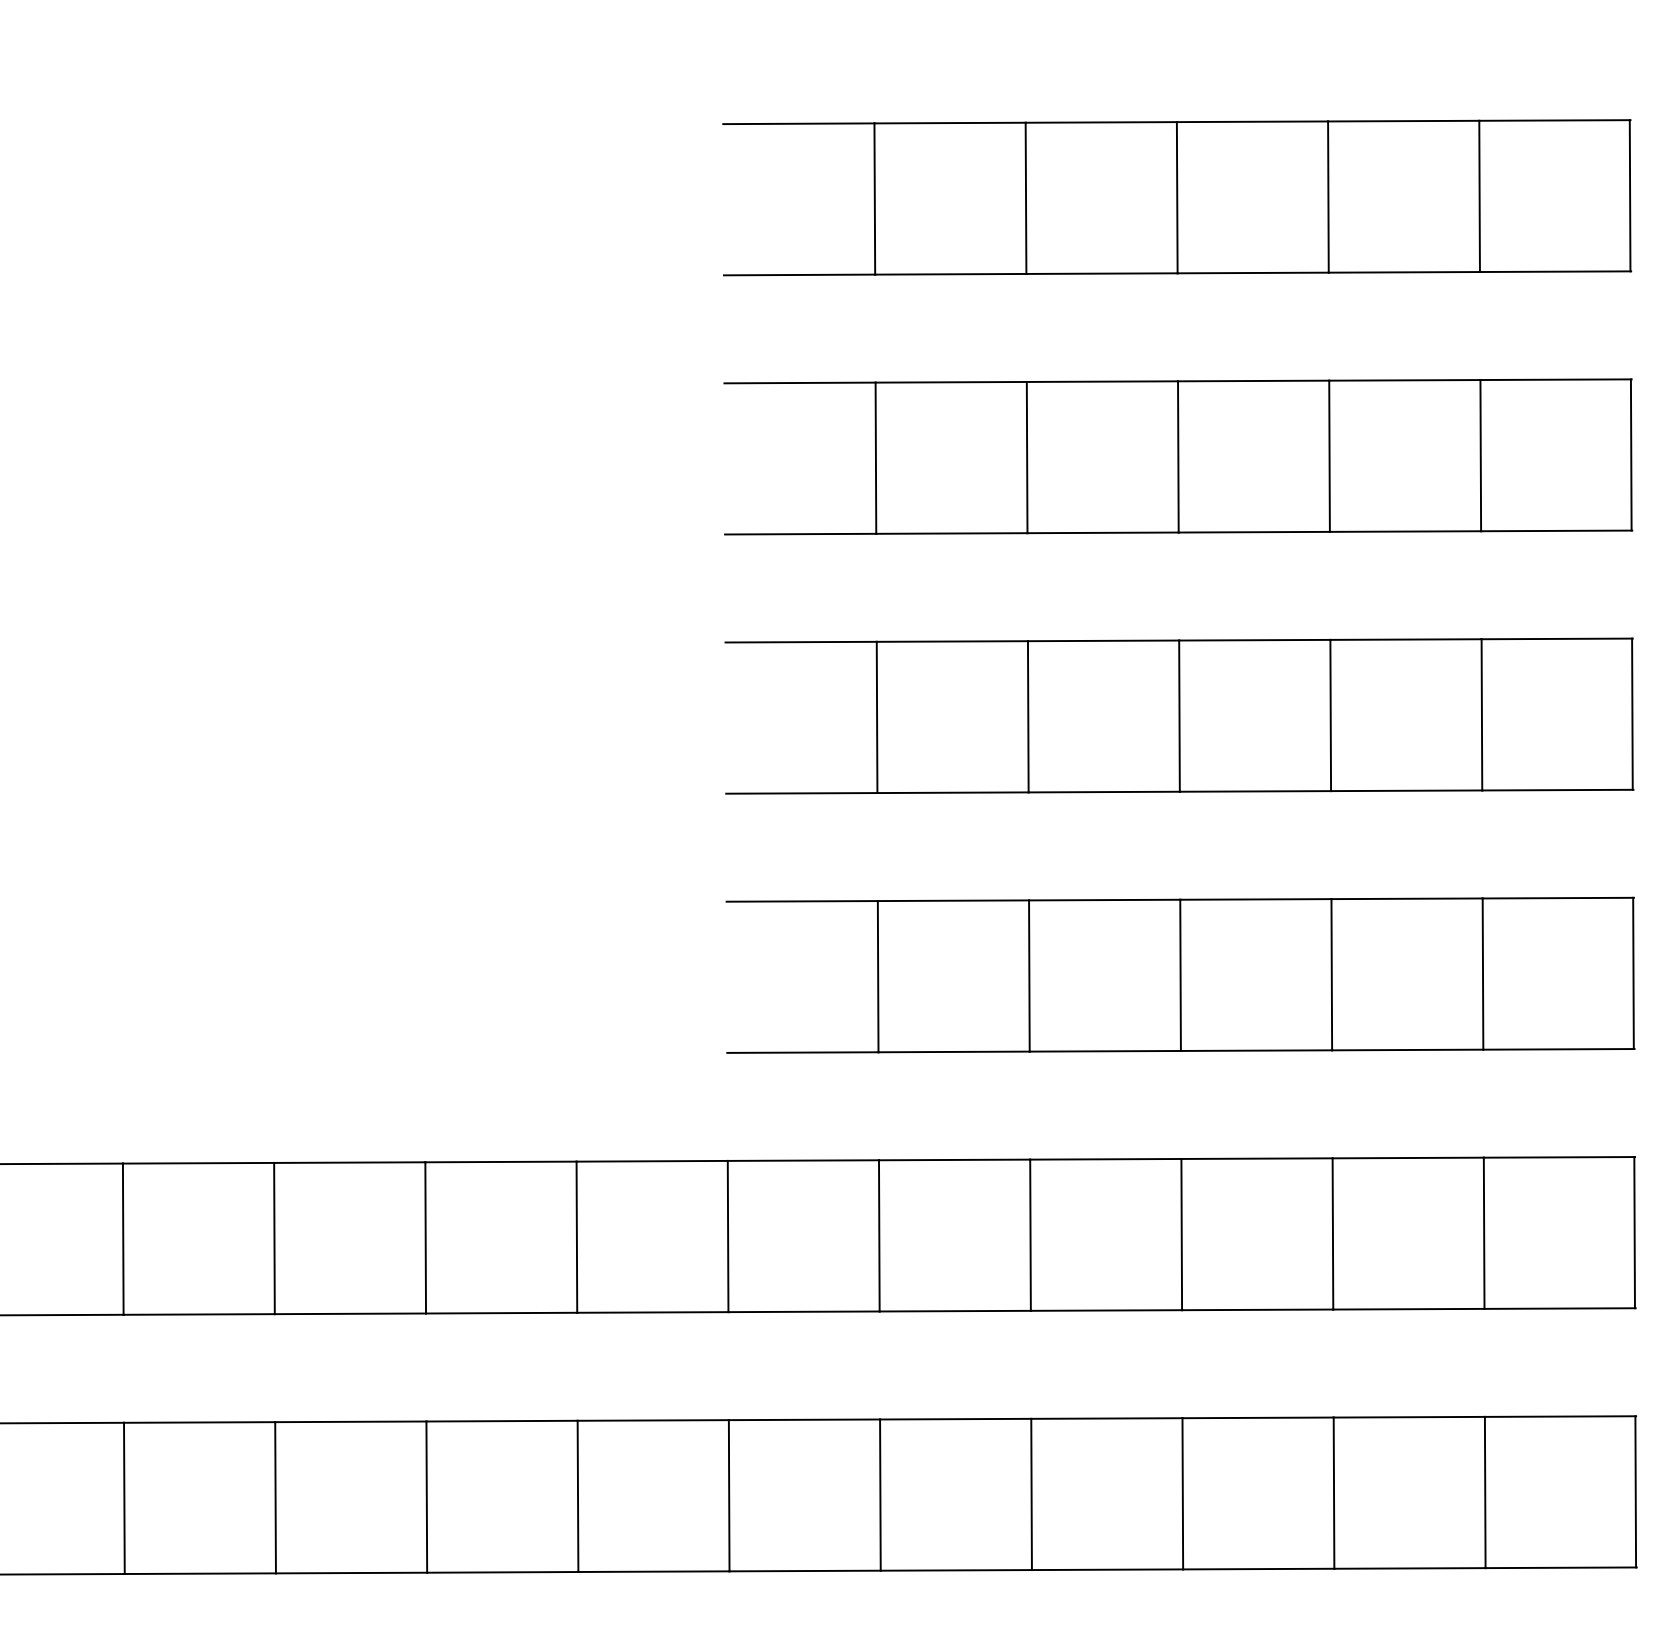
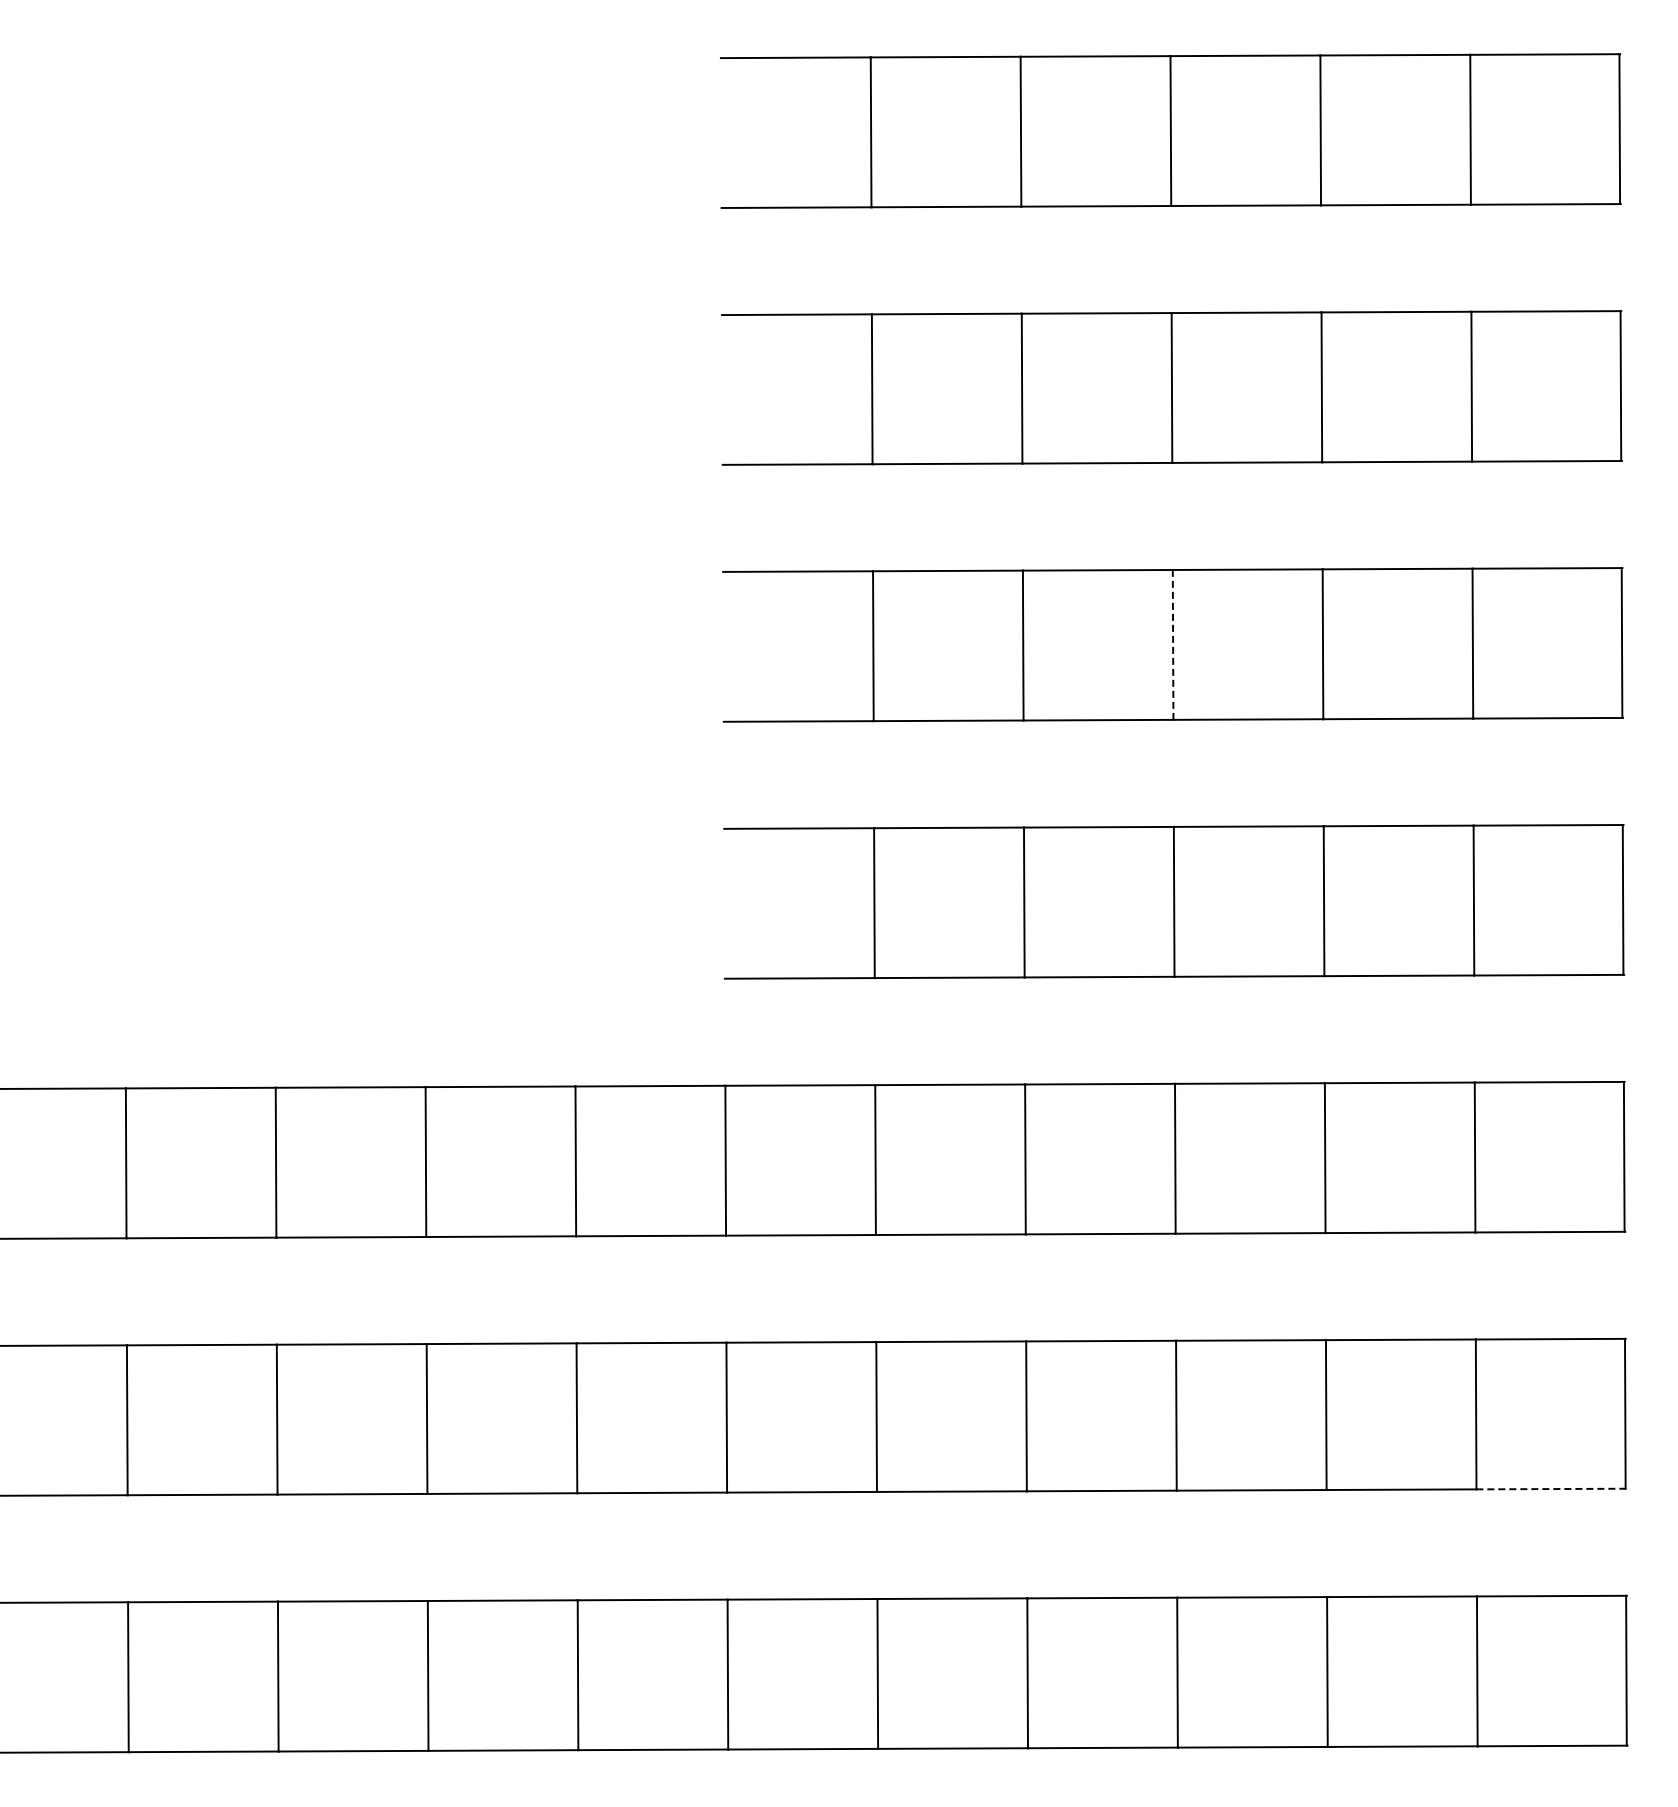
line: (1179, 715) -> (1173, 644), solid -> dashed
line: (1561, 1568) -> (1551, 1489), solid -> dashed

